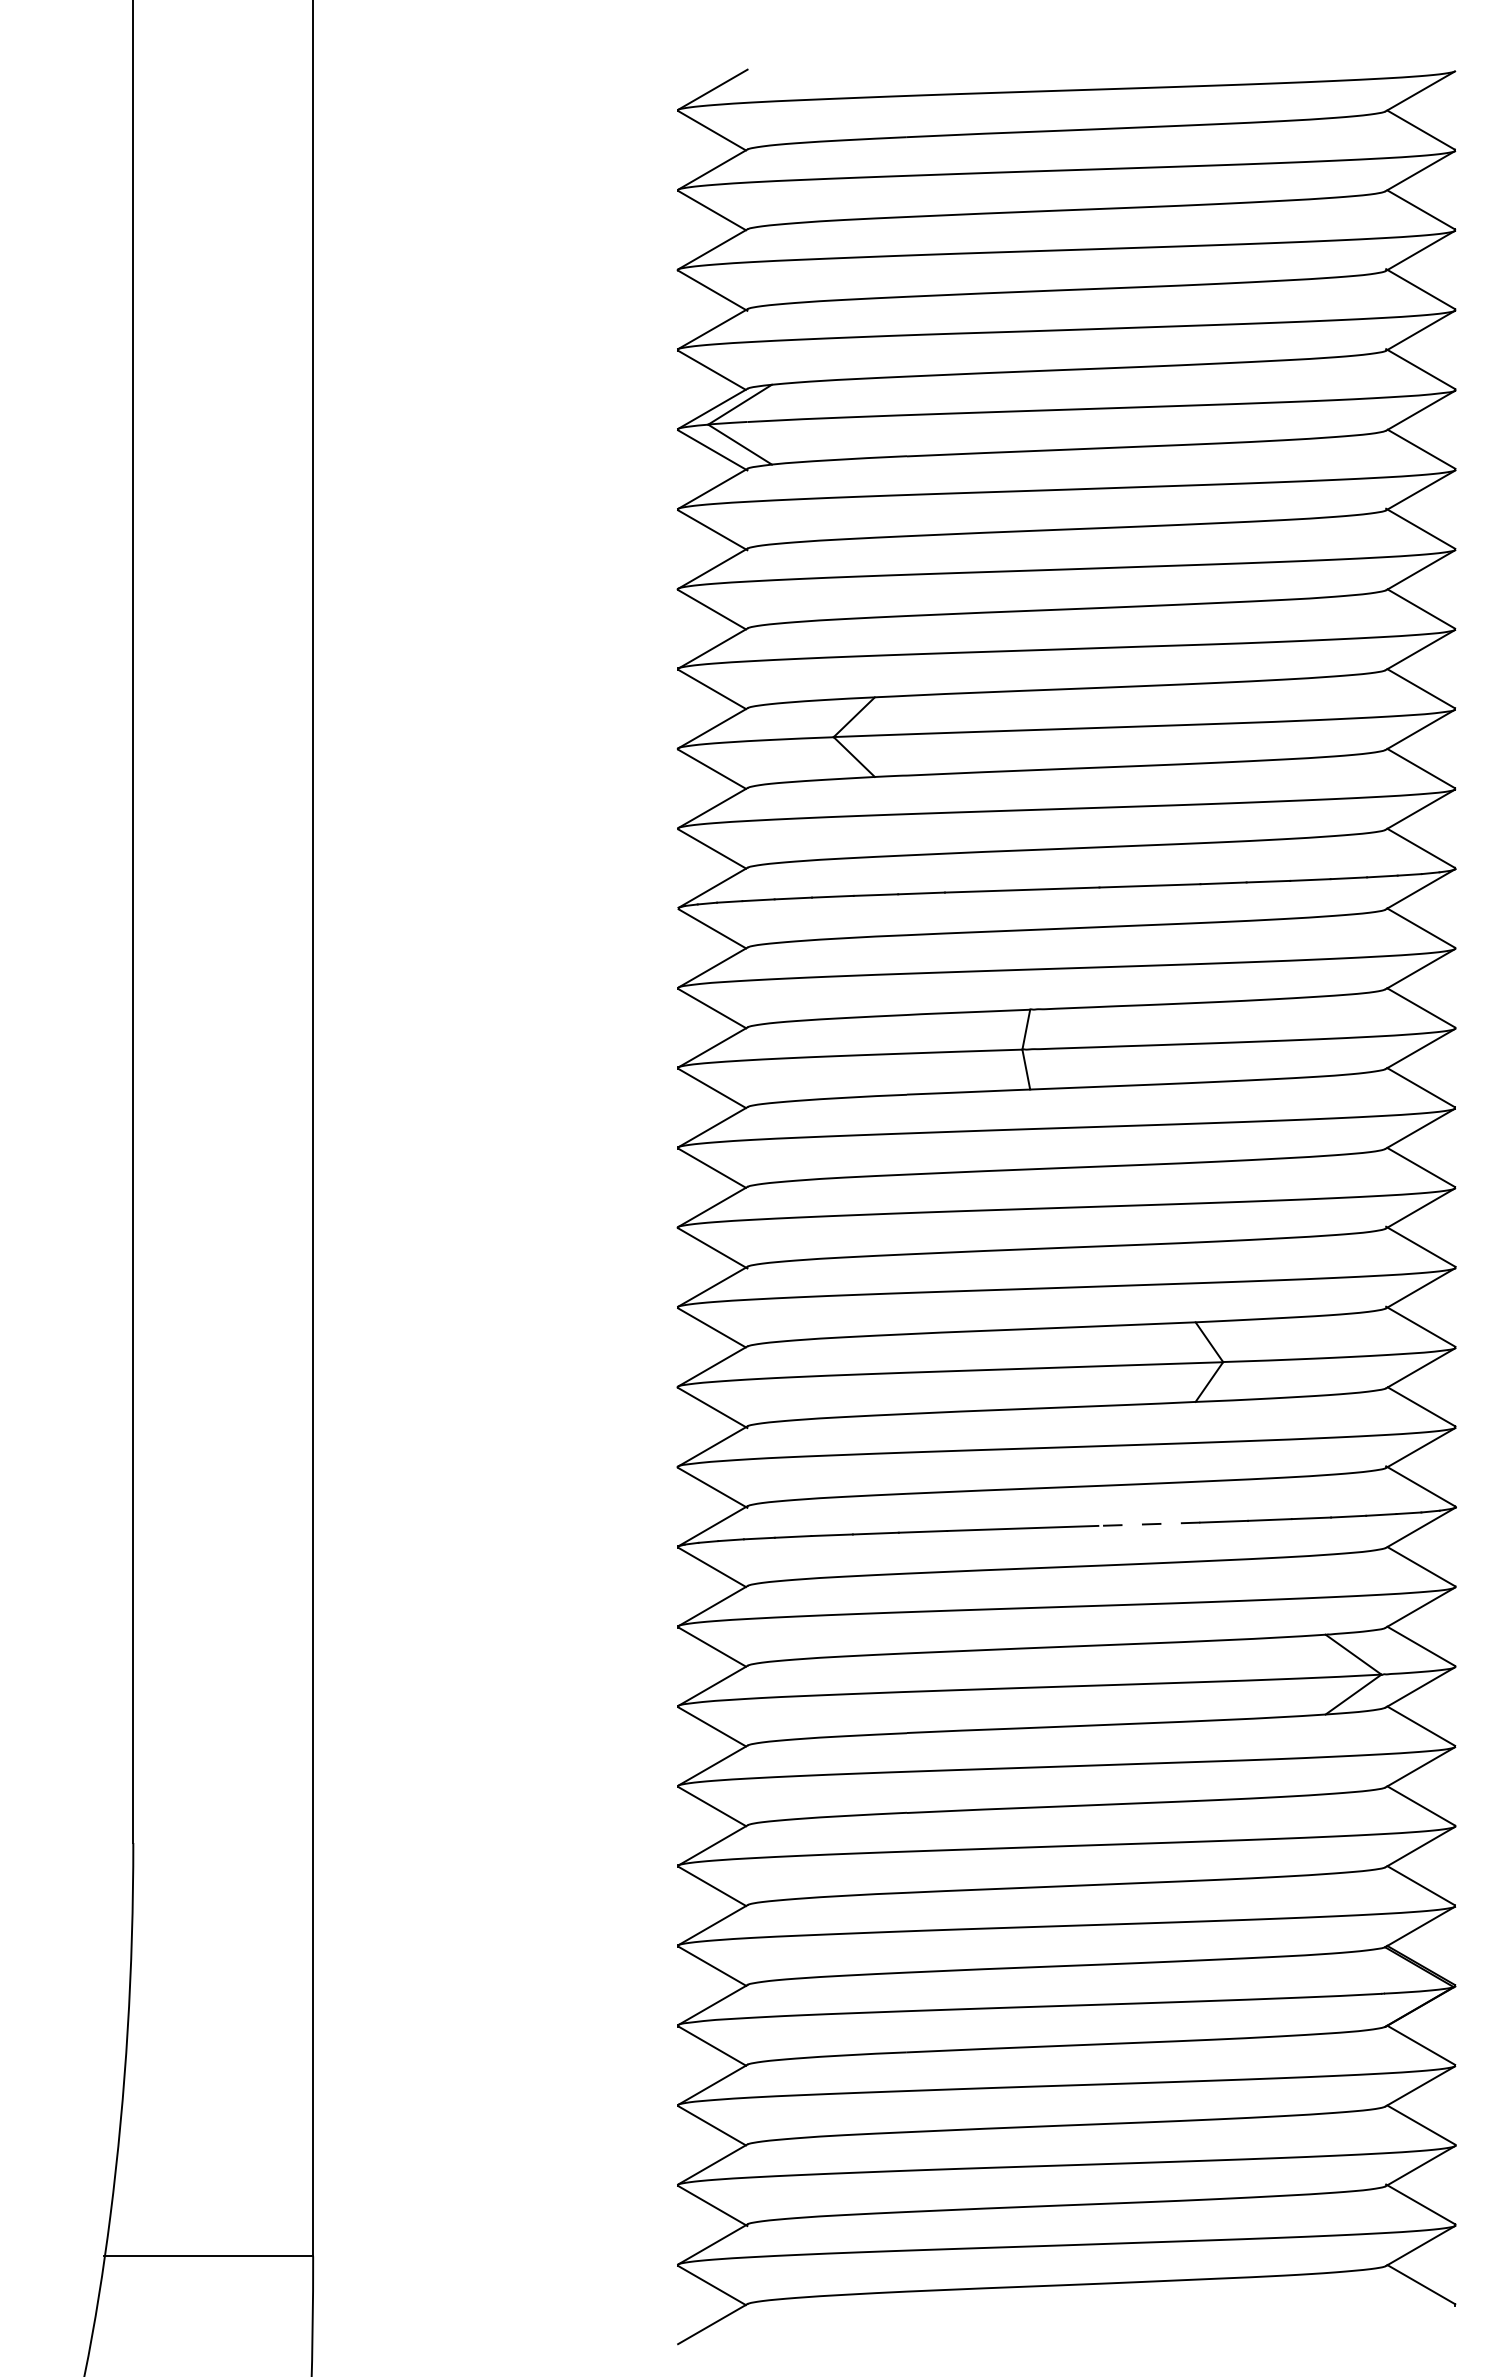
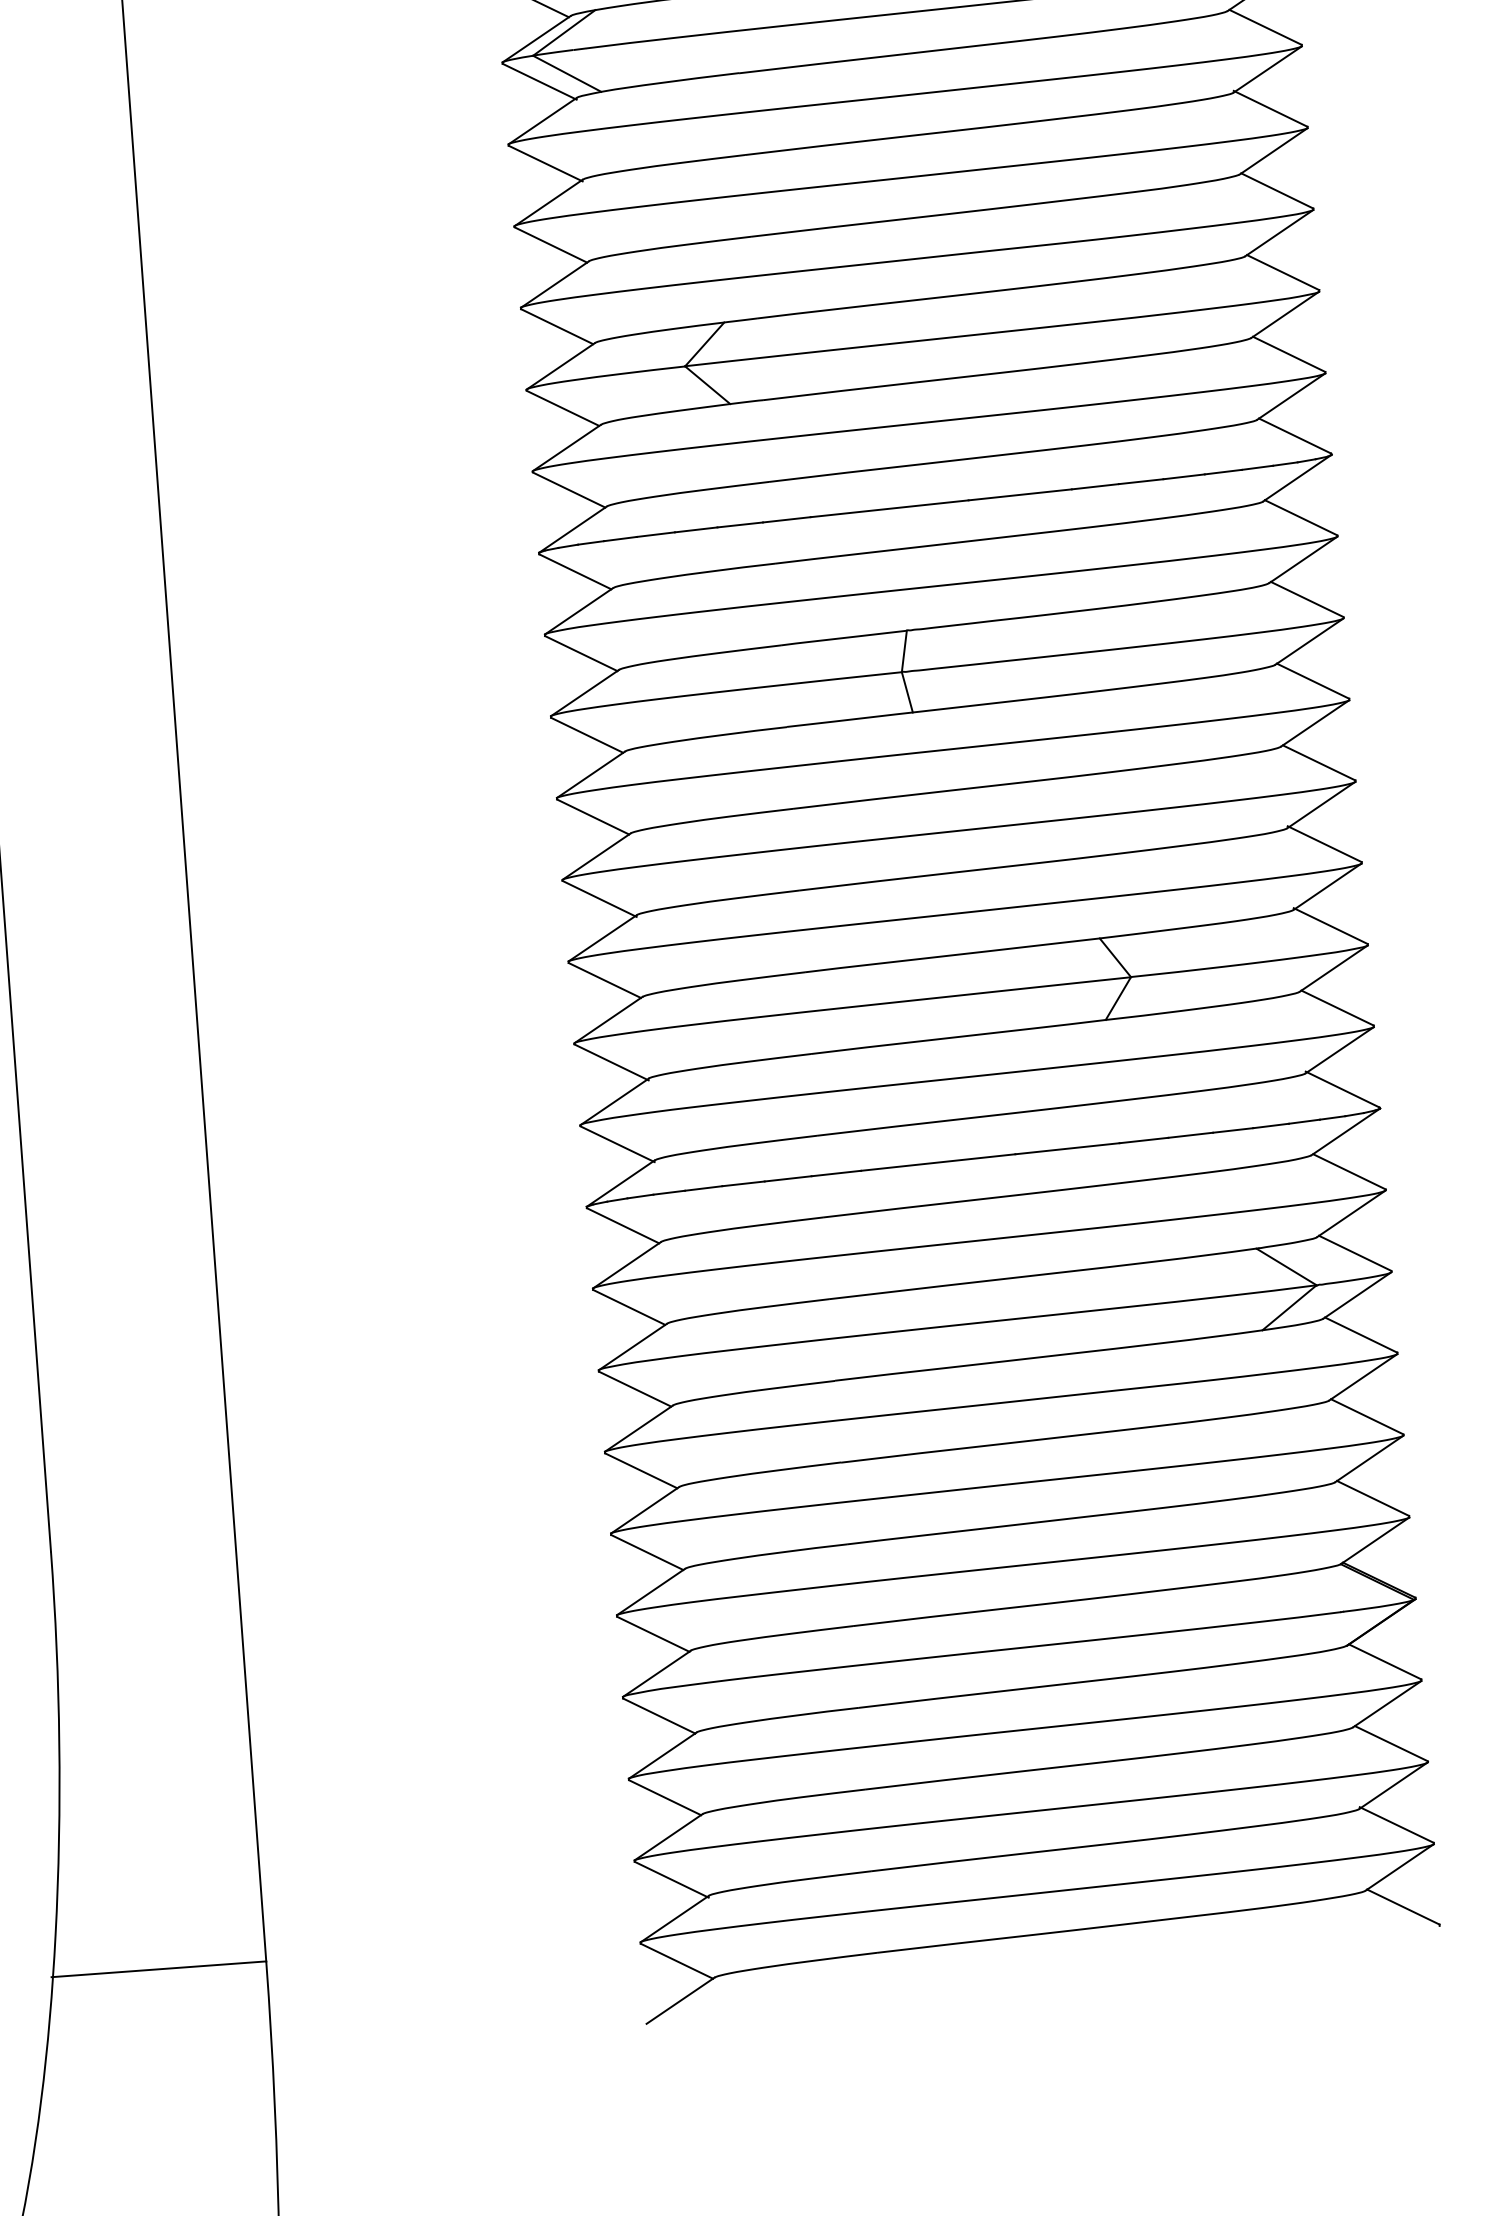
line: (1148, 1524) -> (1066, 1149), dashed -> solid

